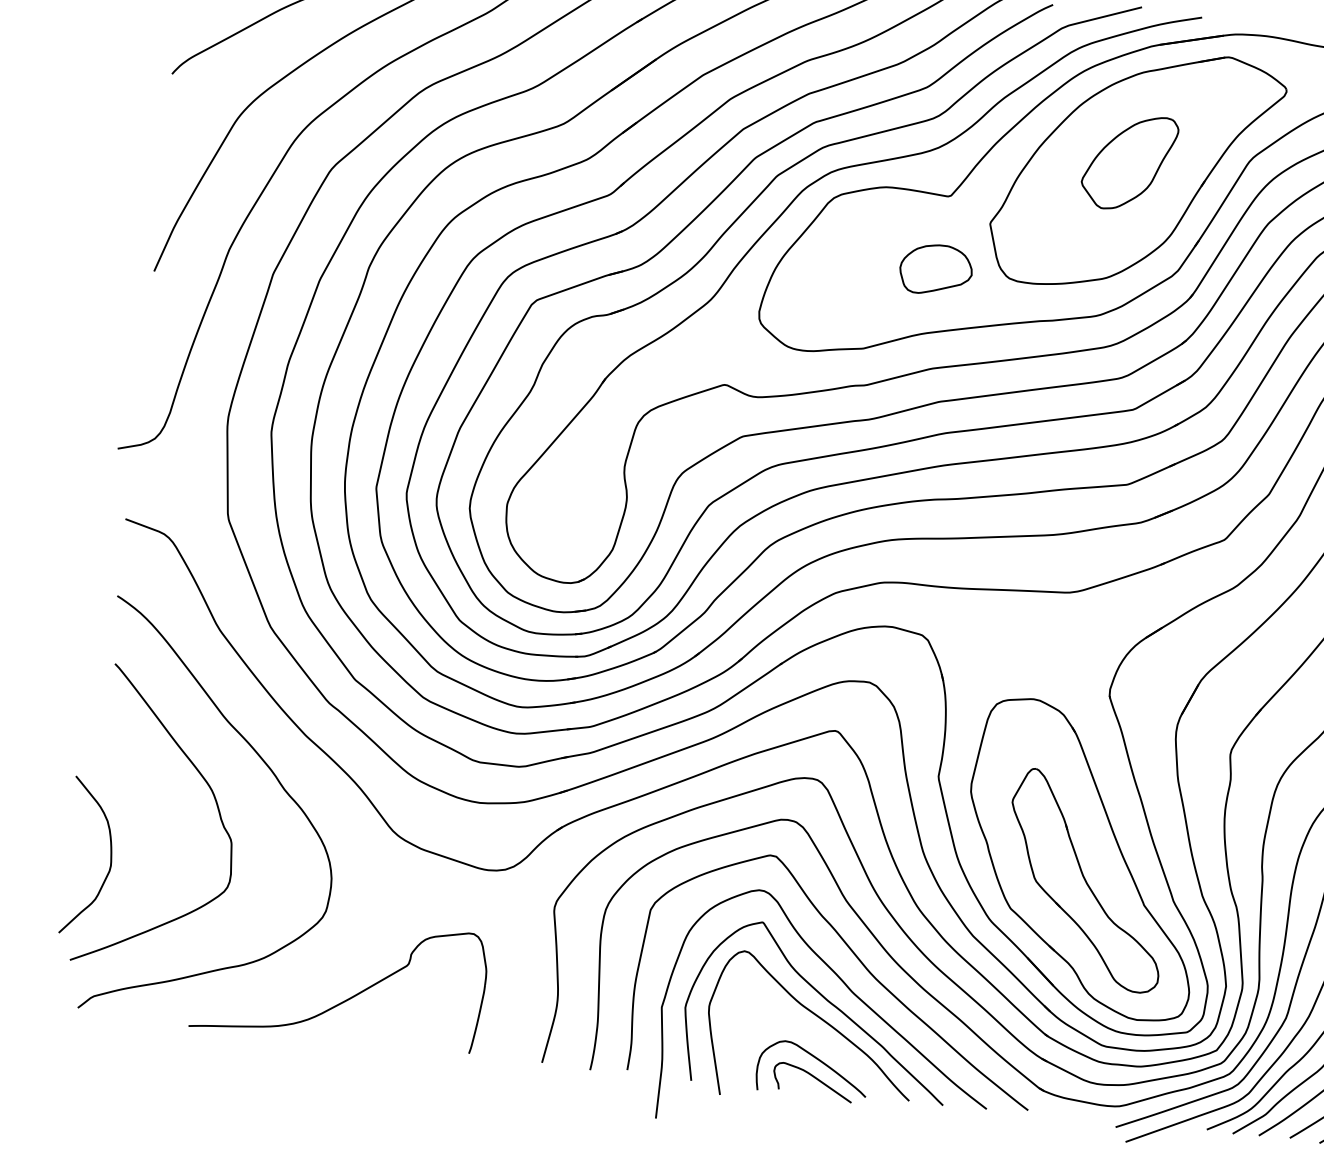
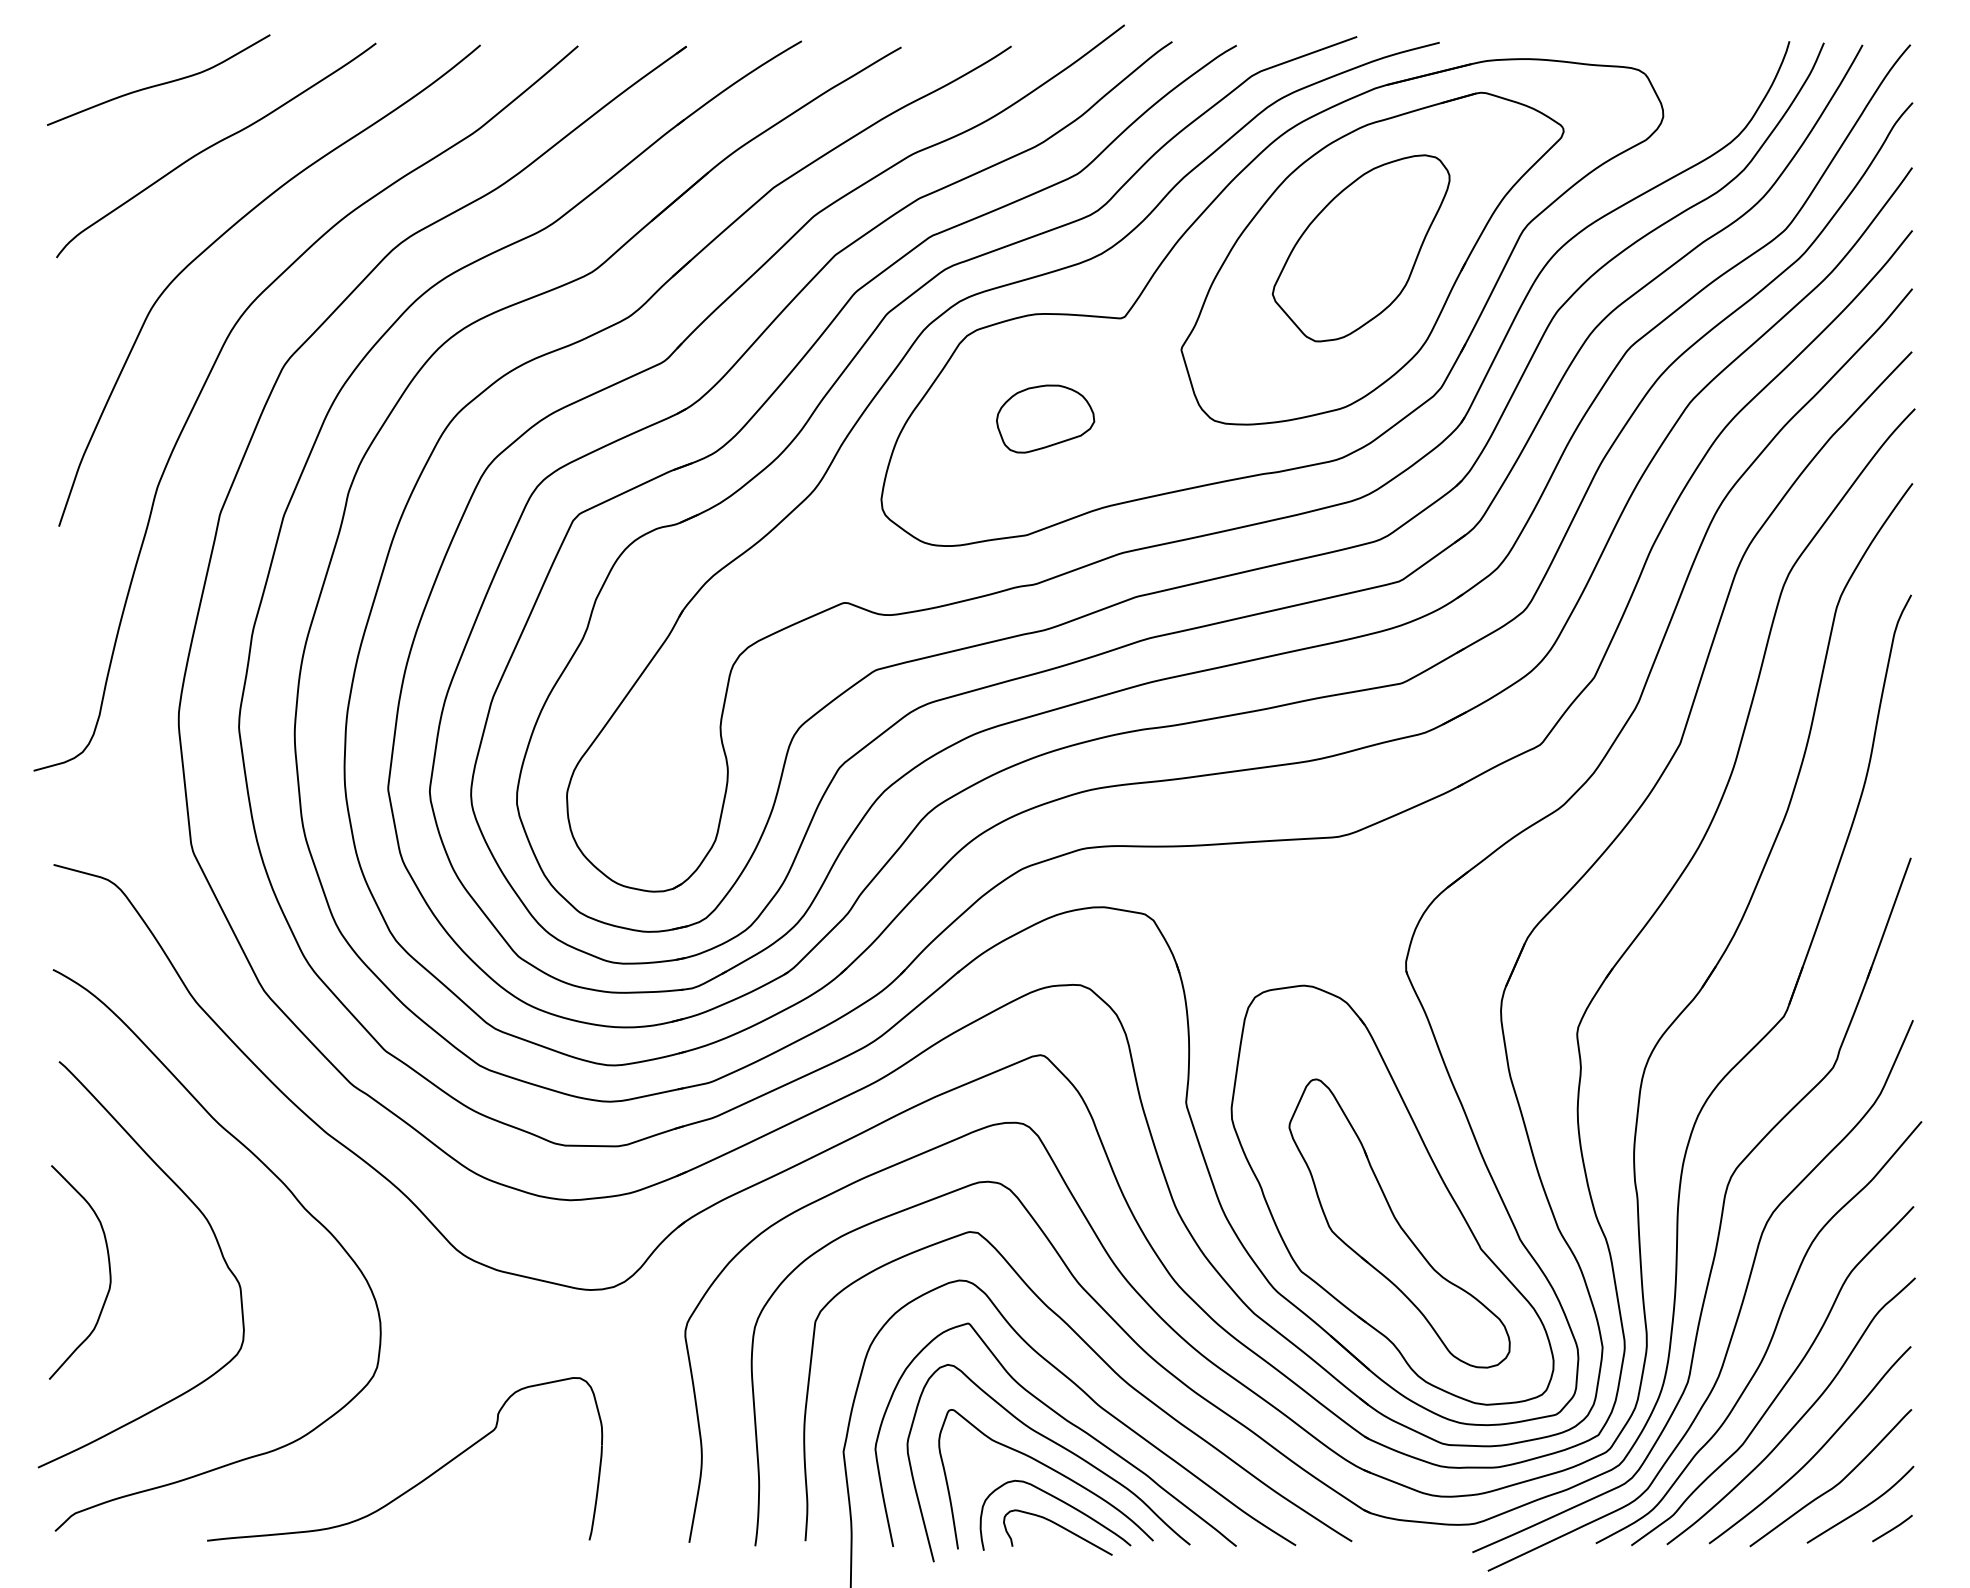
part: (1128, 162) -> (1360, 248), size x1.43
part: (936, 269) -> (1045, 418), moved
curve: (110, 855) -> (108, 1267), moved
curve: (812, 1035) -> (1050, 1469), added

